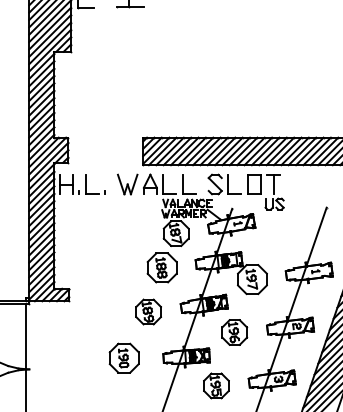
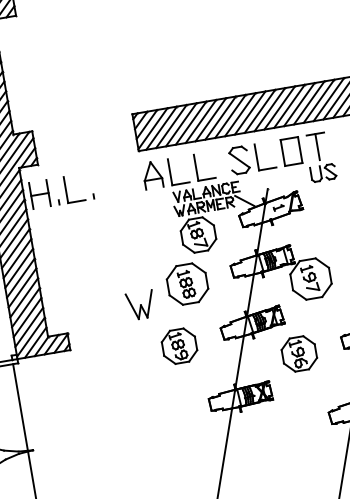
part: (127, 184) -> (140, 305), moved
part: (123, 357) -> (156, 412), removed
part: (216, 385) -> (287, 429), removed

